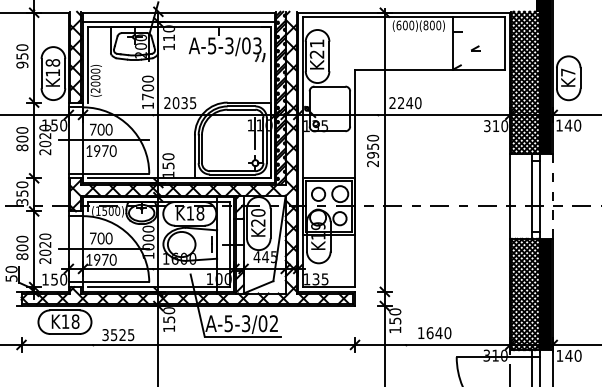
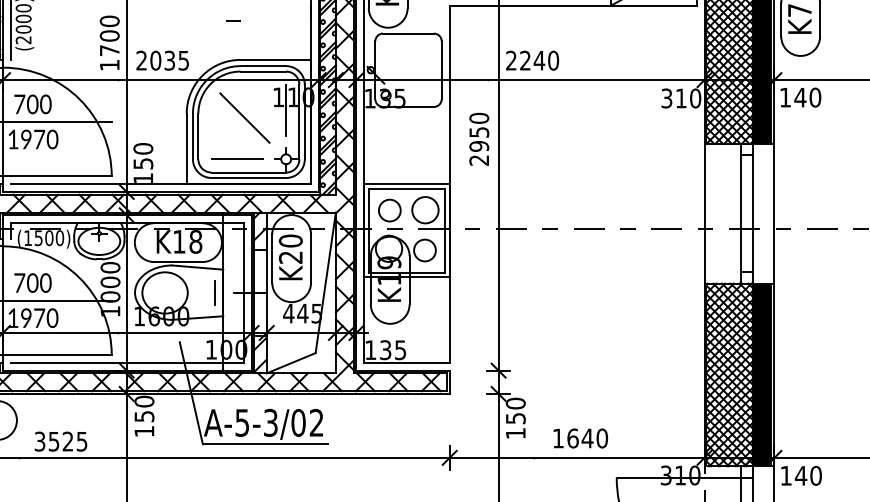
line: (223, 78) -> (233, 20), added
line: (230, 138) -> (245, 118), added
line: (225, 163) -> (236, 159), added
line: (552, 196) -> (774, 214), dashed -> solid

